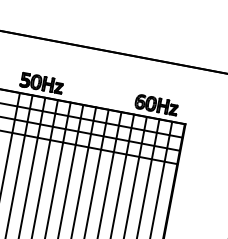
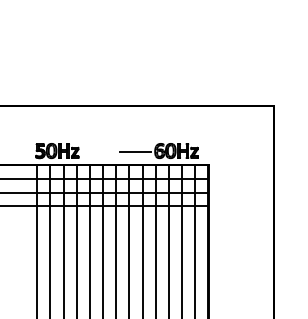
line: (116, 97) -> (134, 151), added

